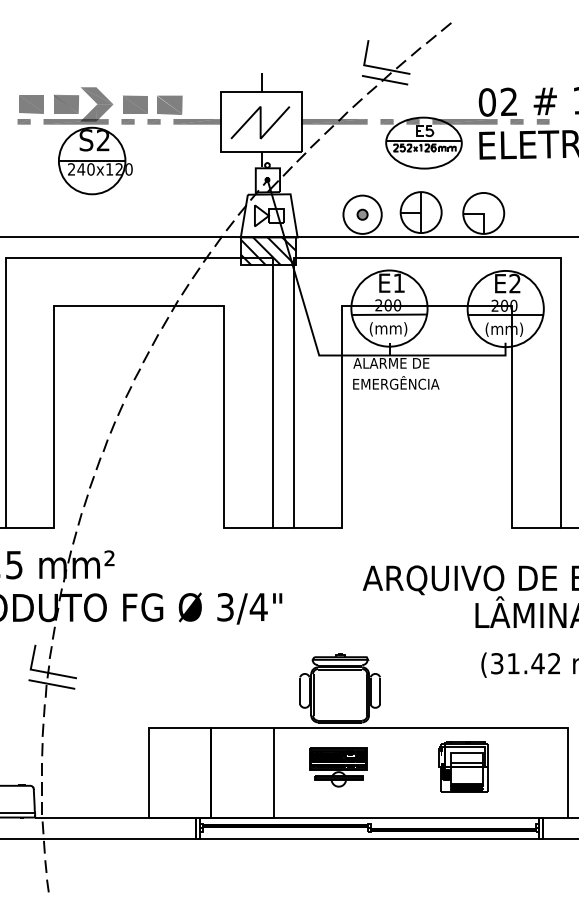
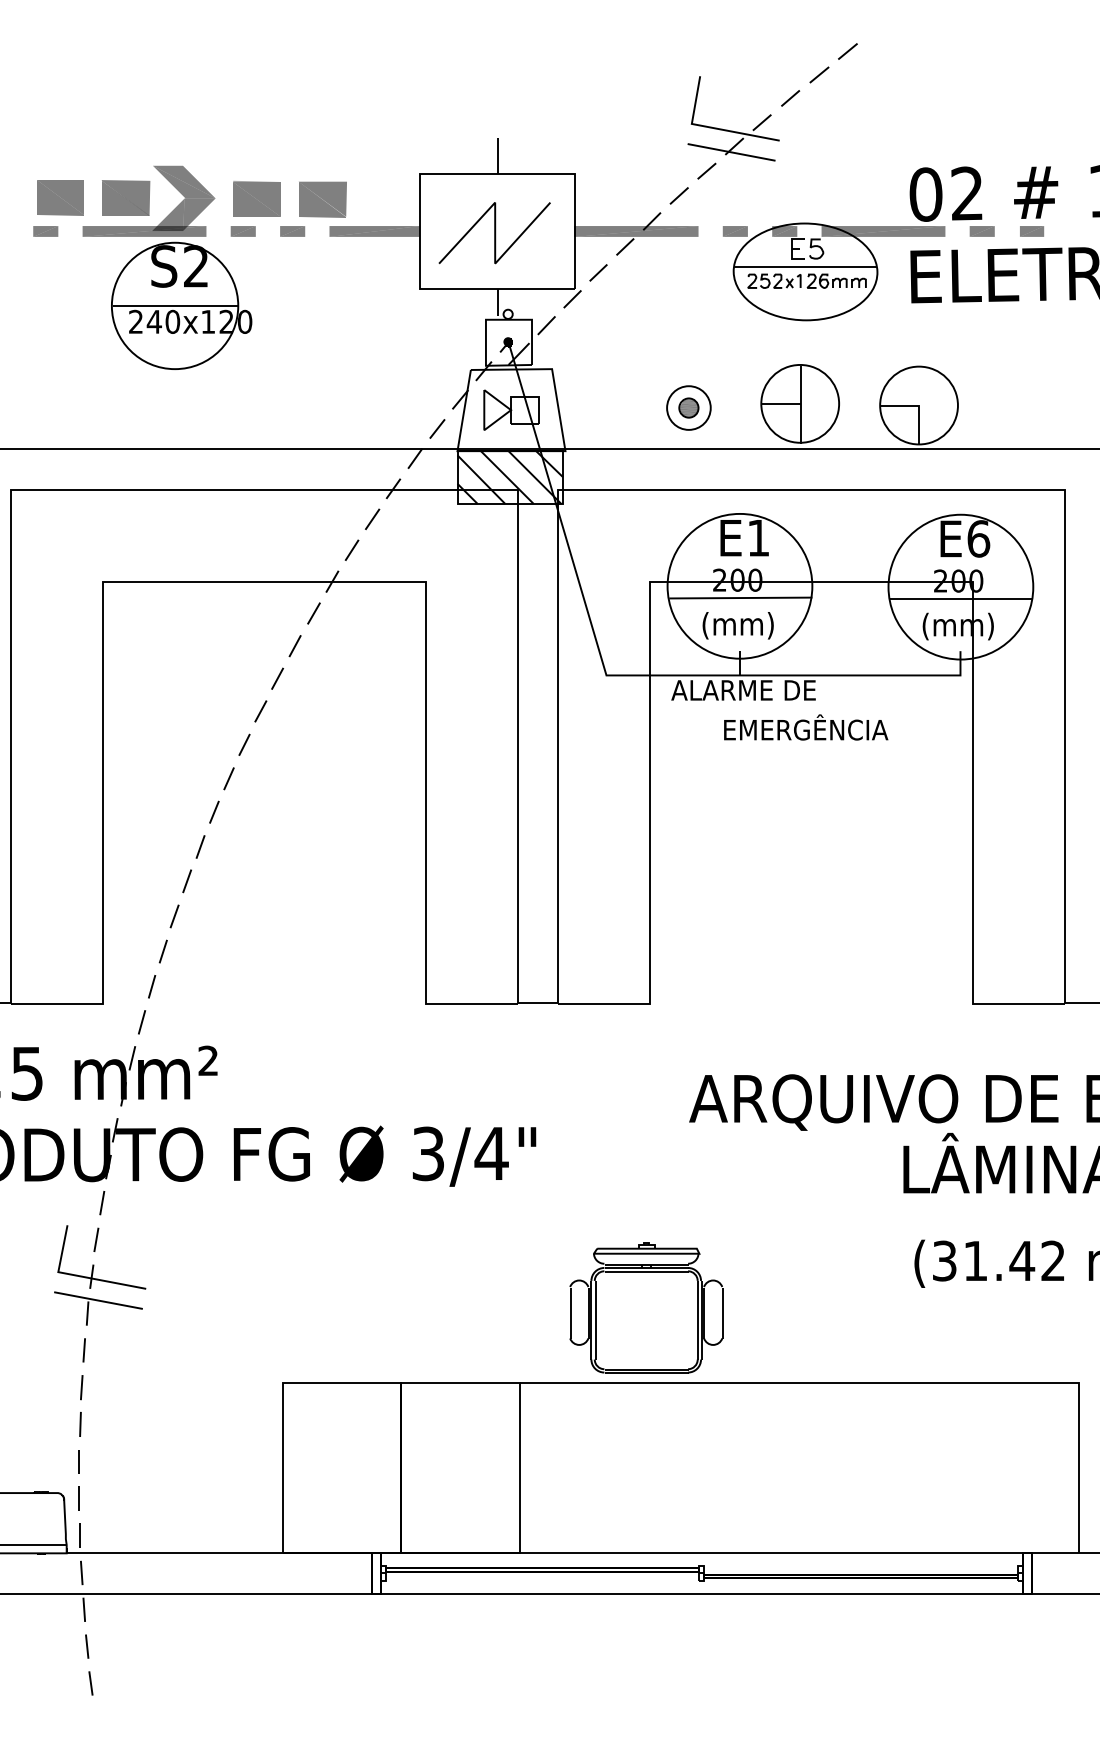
circle: (362, 214) -> (688, 407), size x0.6
text: (515, 283) -> (979, 538), E2 -> E6
text: (396, 382) -> (806, 726), moved
part: (463, 766) -> (880, 1456), removed
part: (338, 767) -> (643, 1458), removed

